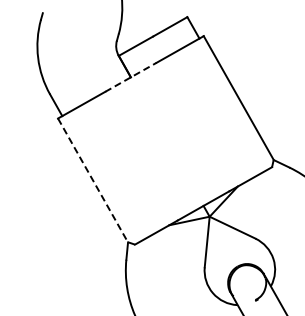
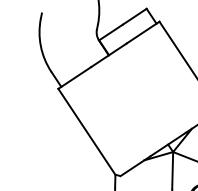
line: (130, 77) -> (108, 55), dashed -> solid
line: (93, 180) -> (87, 131), dashed -> solid

